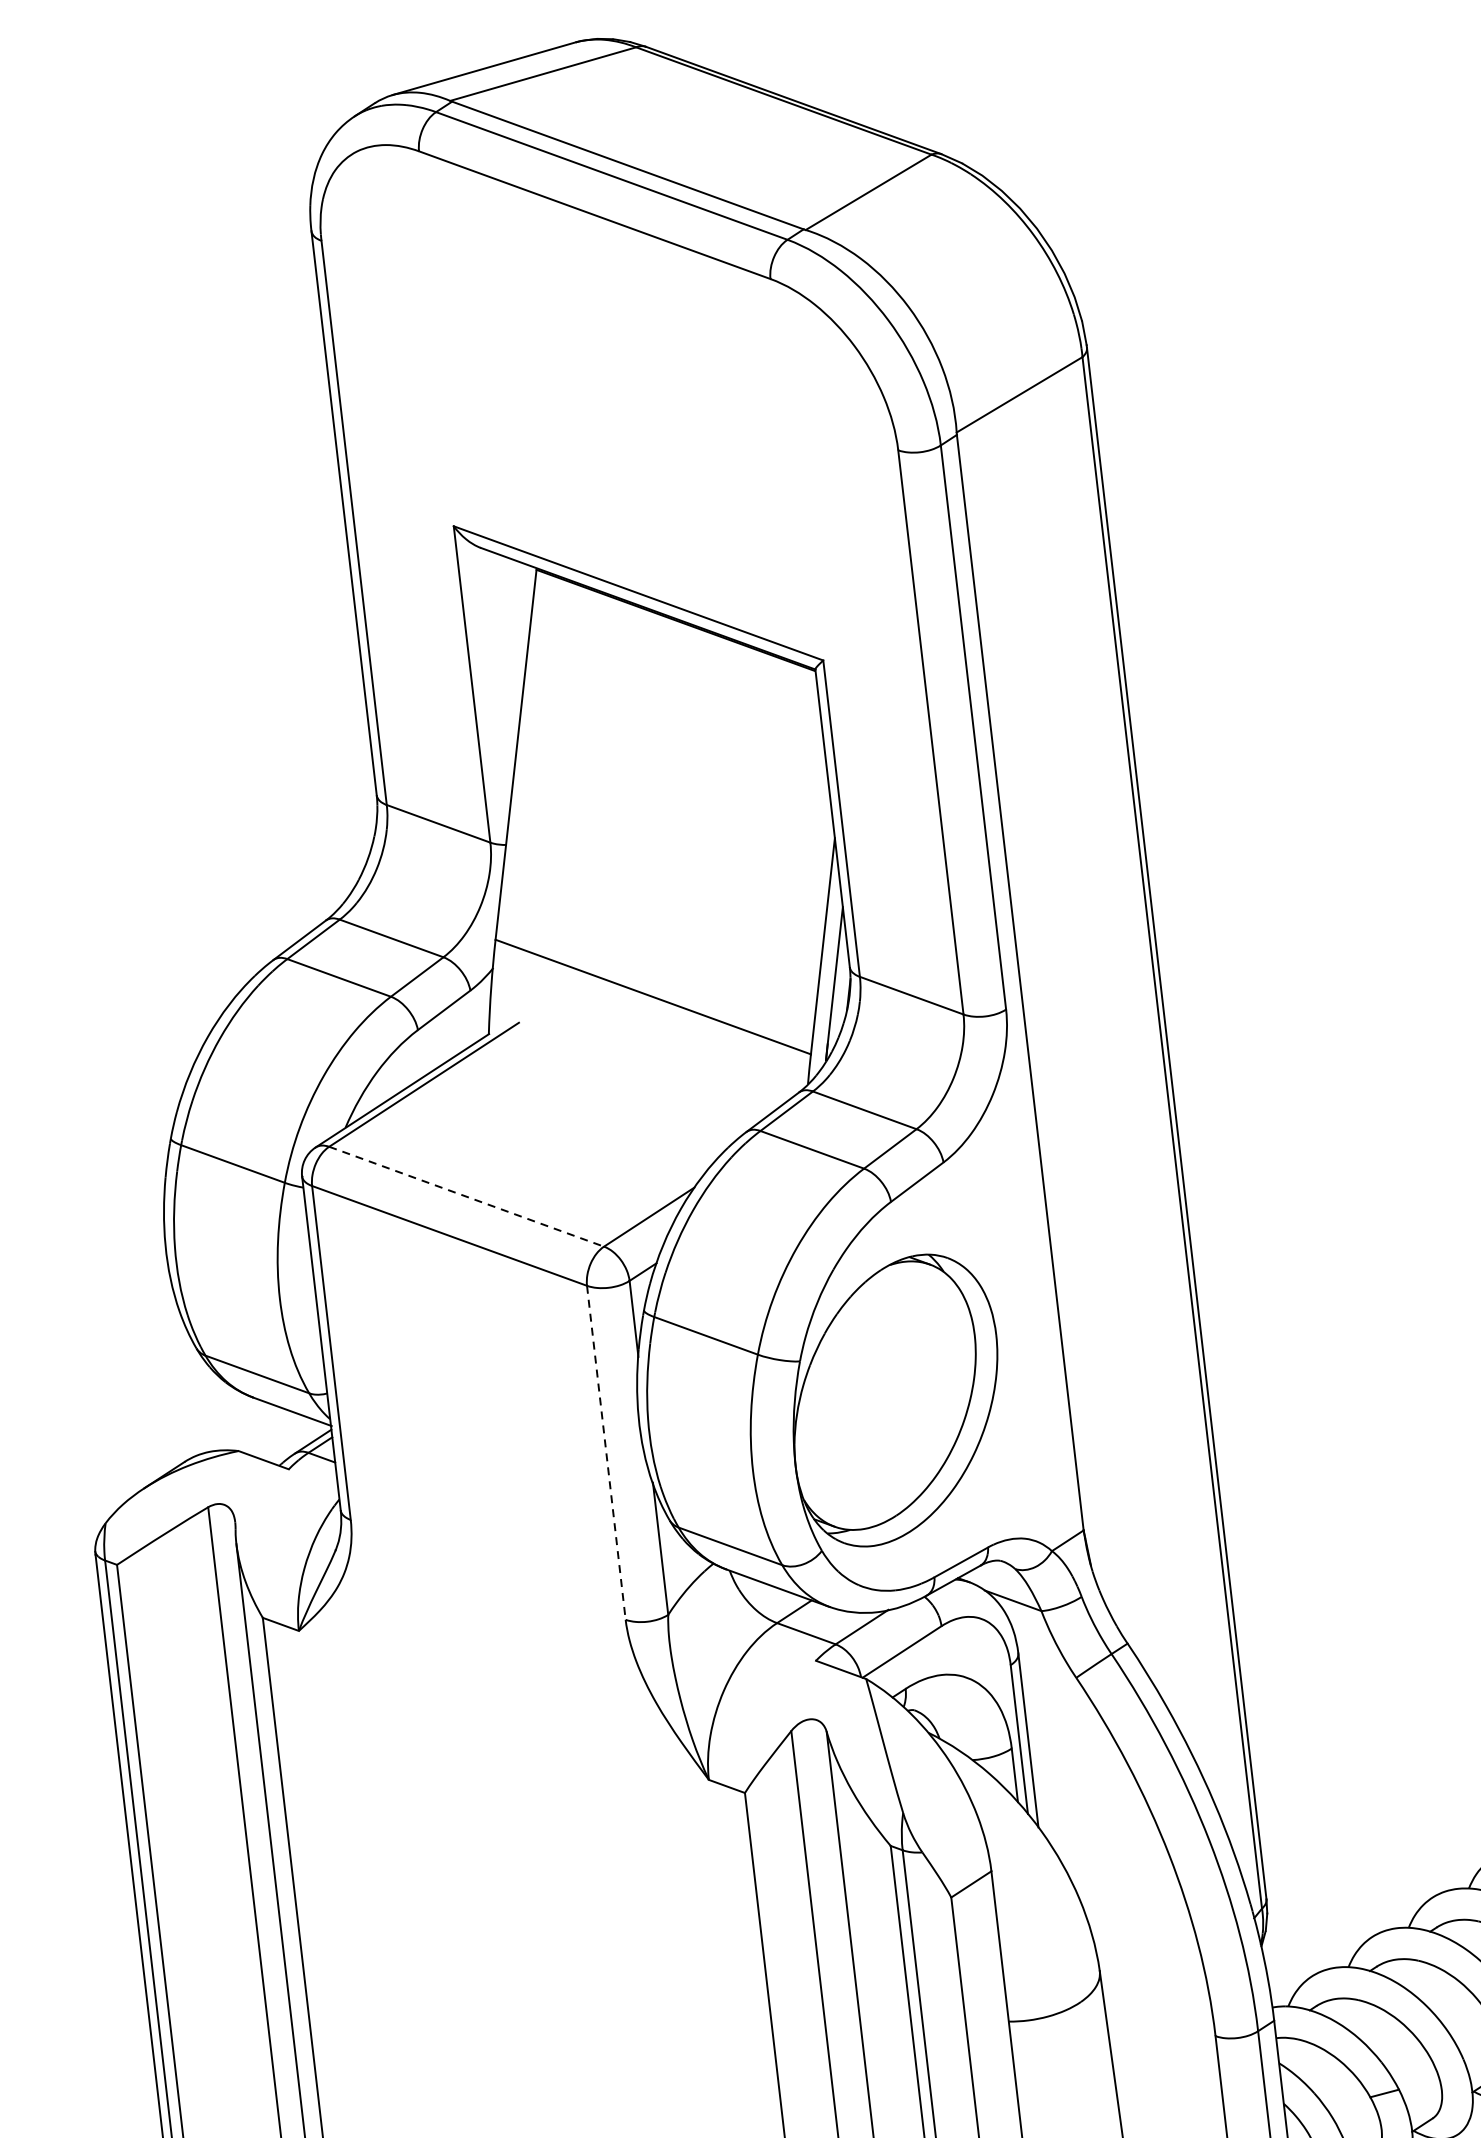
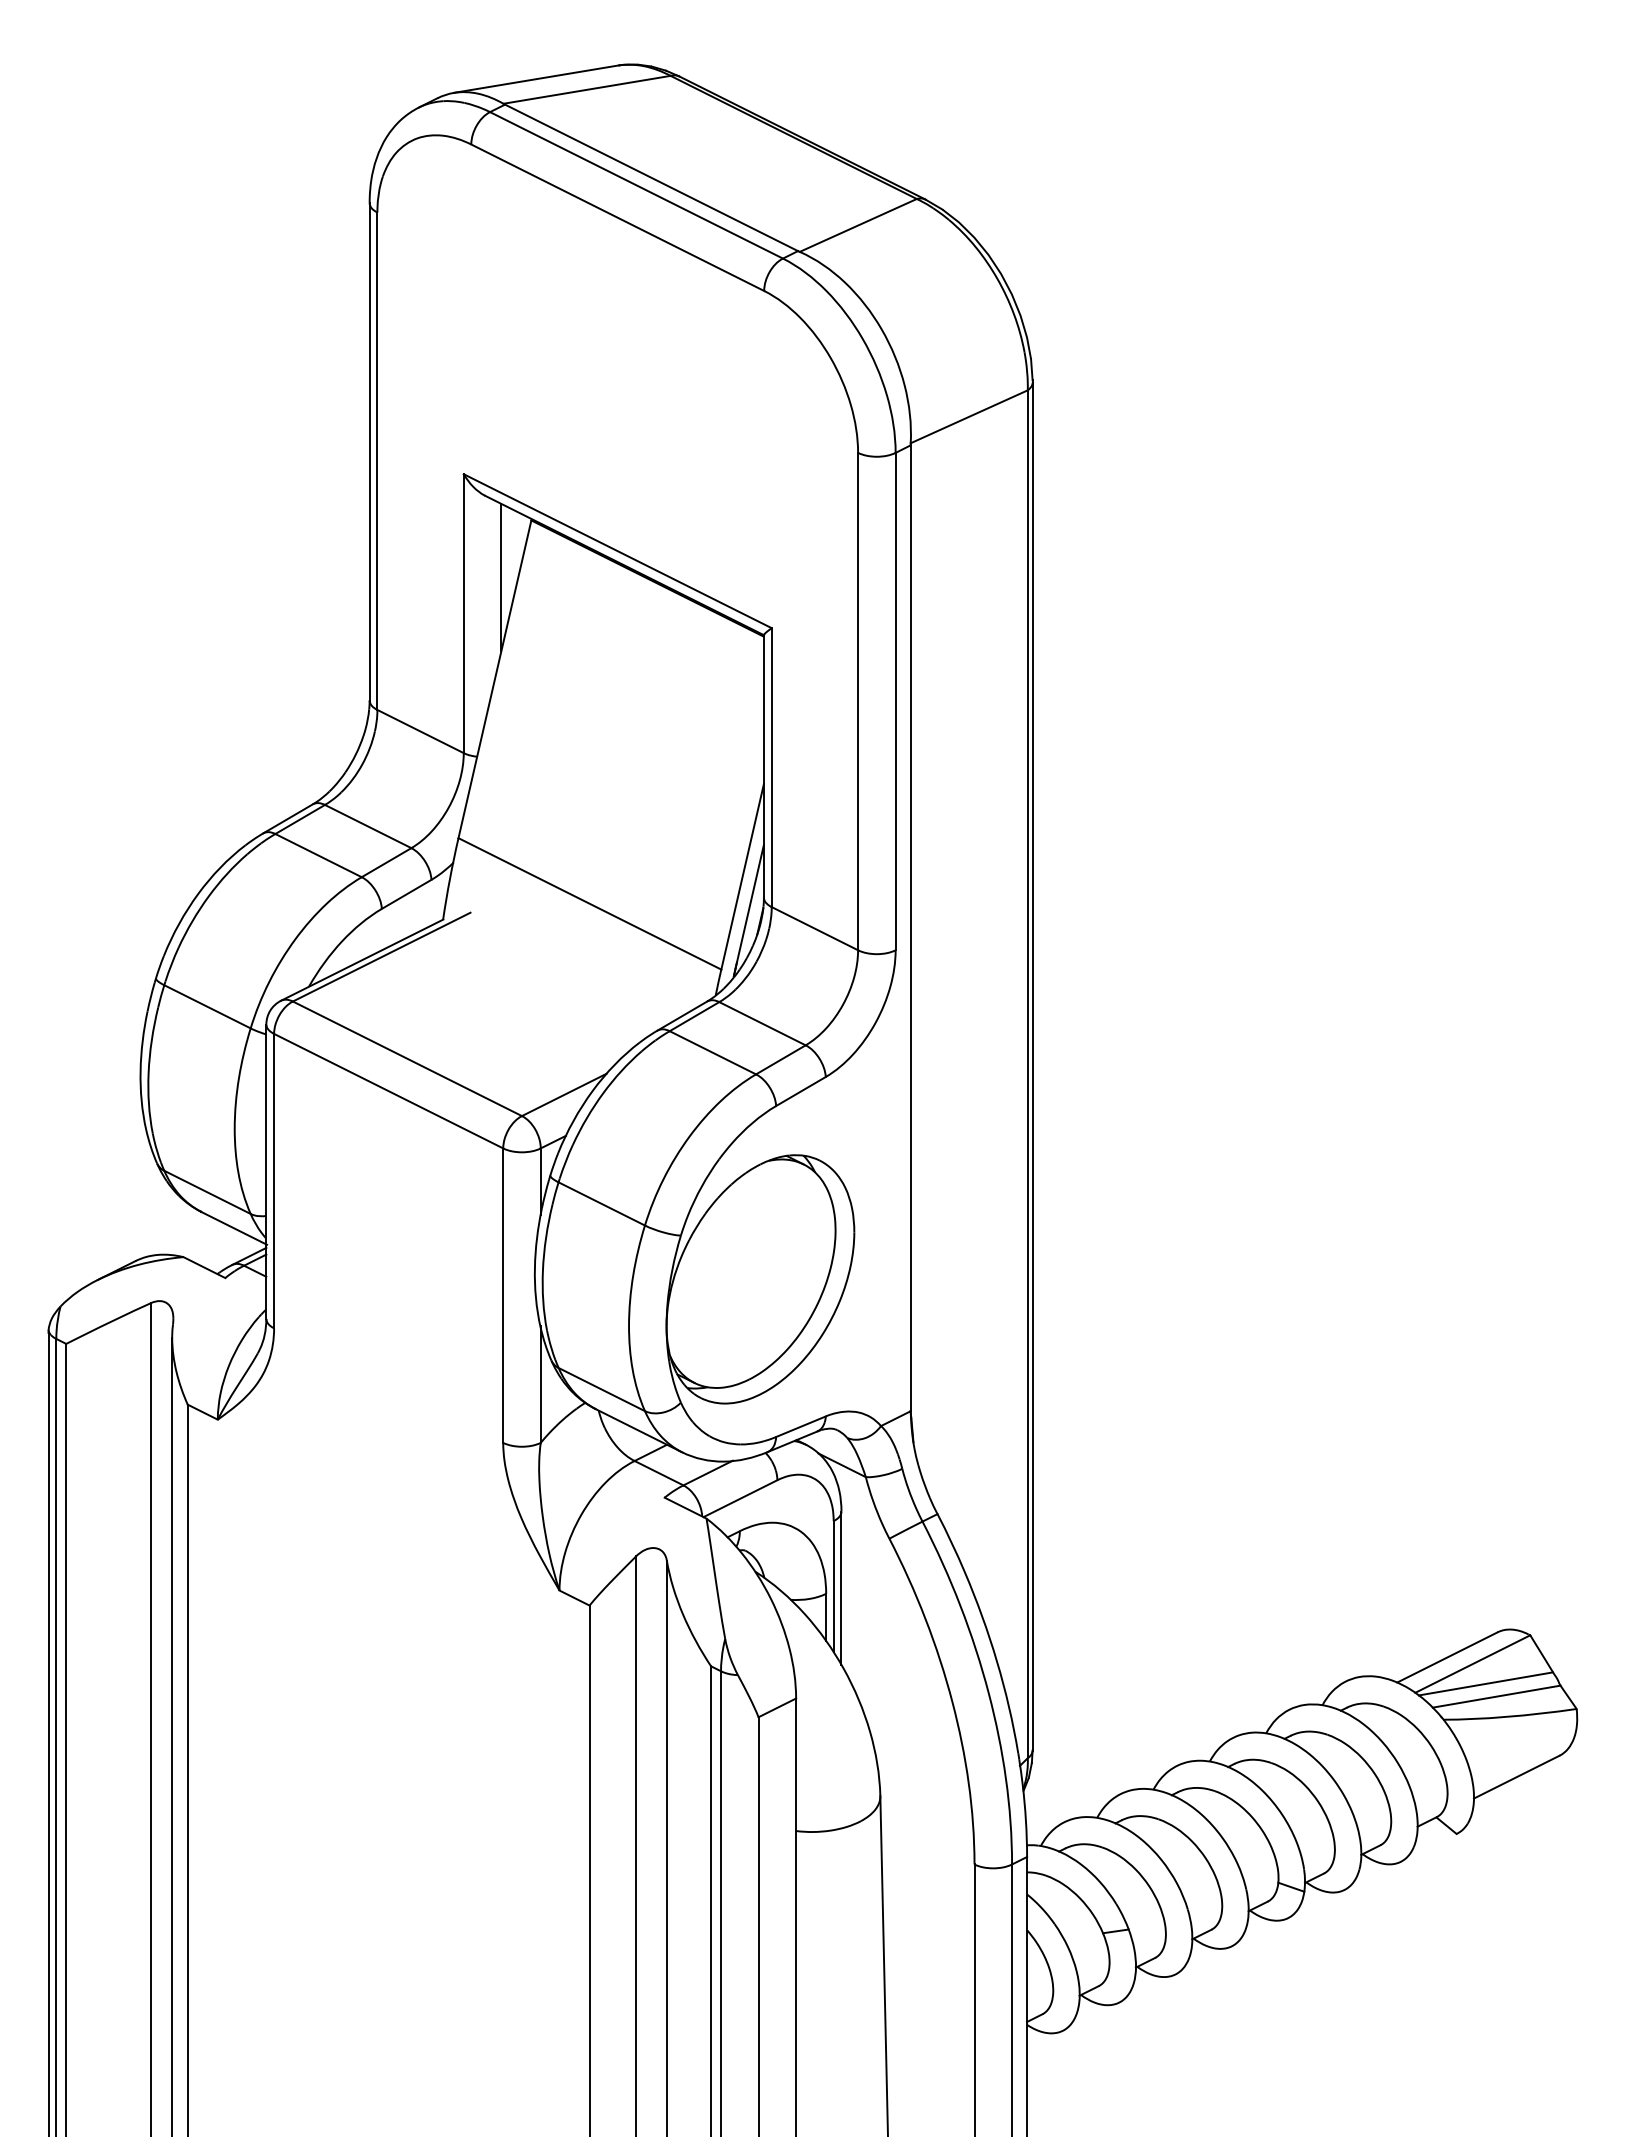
line: (510, 638) -> (501, 577), added
line: (466, 1197) -> (407, 1059), dashed -> solid
line: (606, 1453) -> (503, 1296), dashed -> solid

